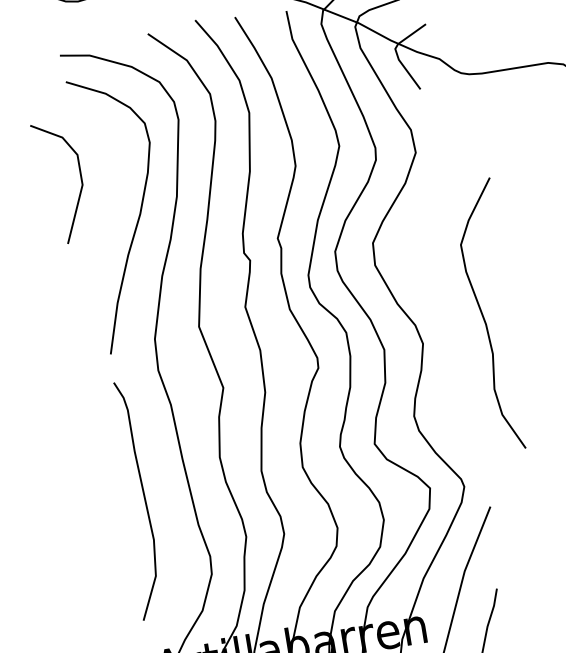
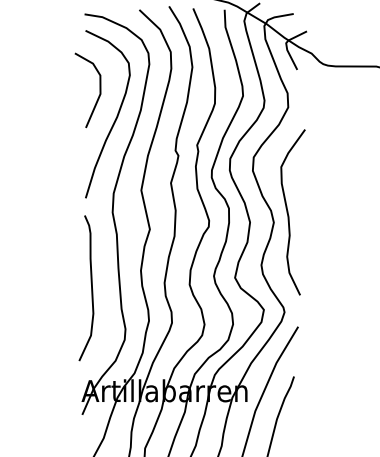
line: (80, 179) -> (99, 90), moved
curve: (484, 316) -> (288, 212), moved

